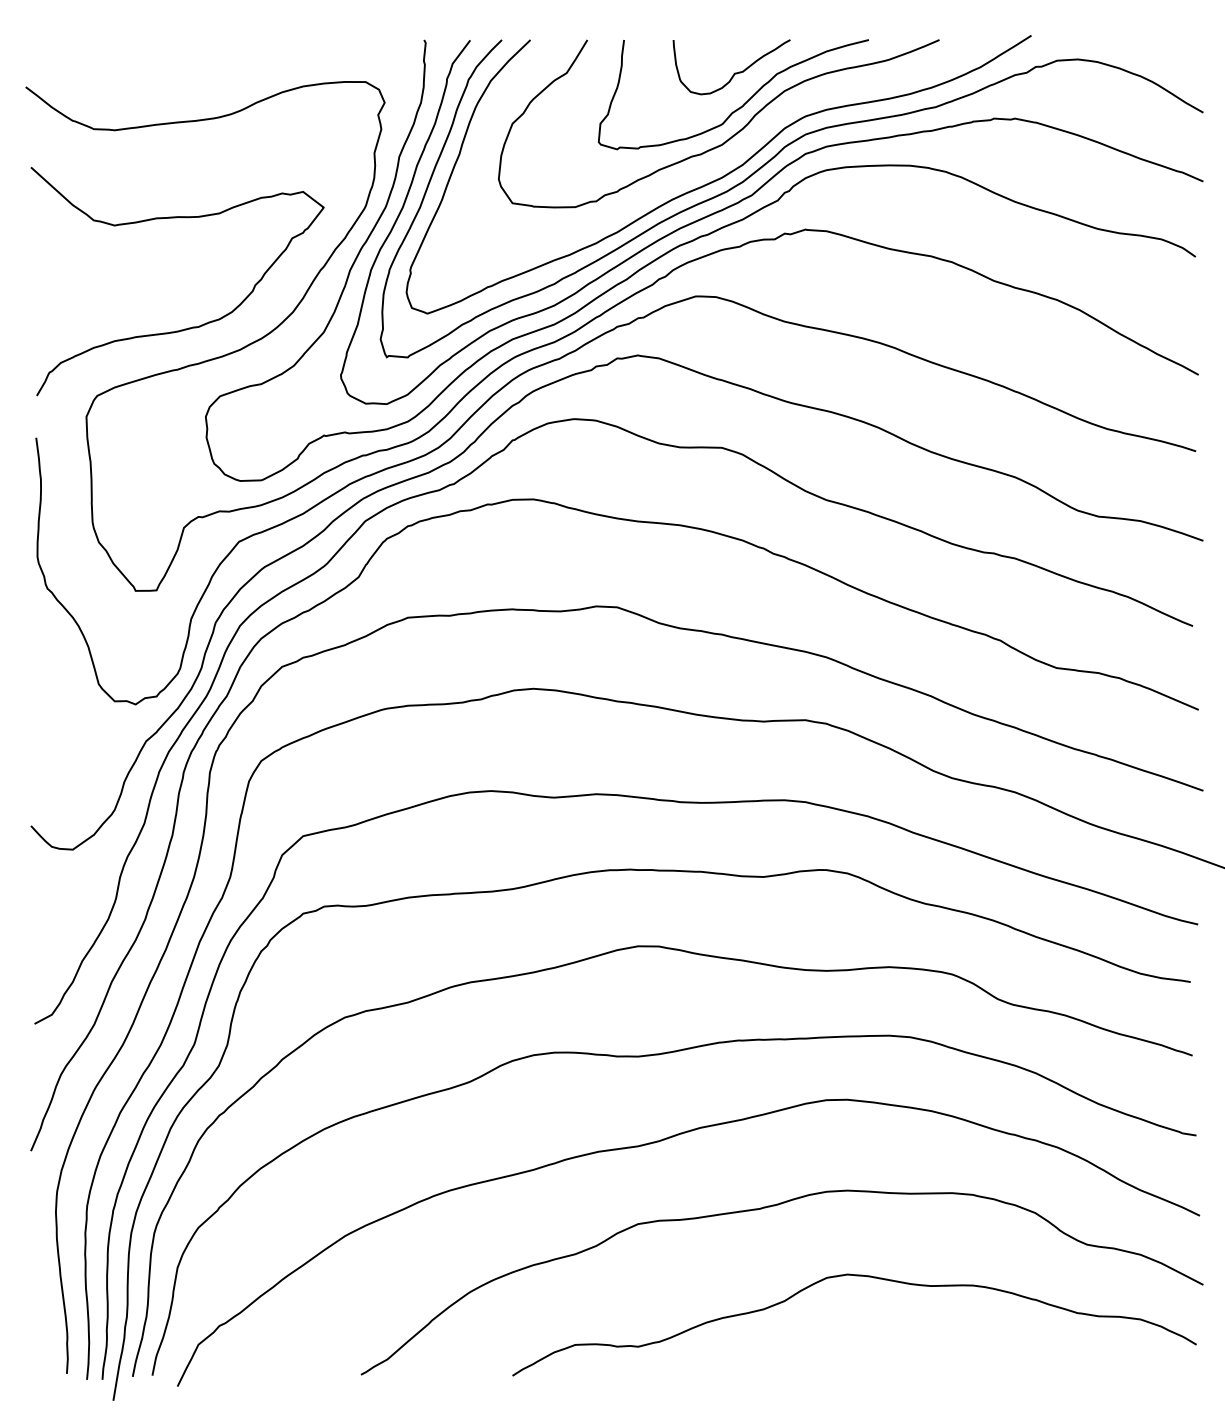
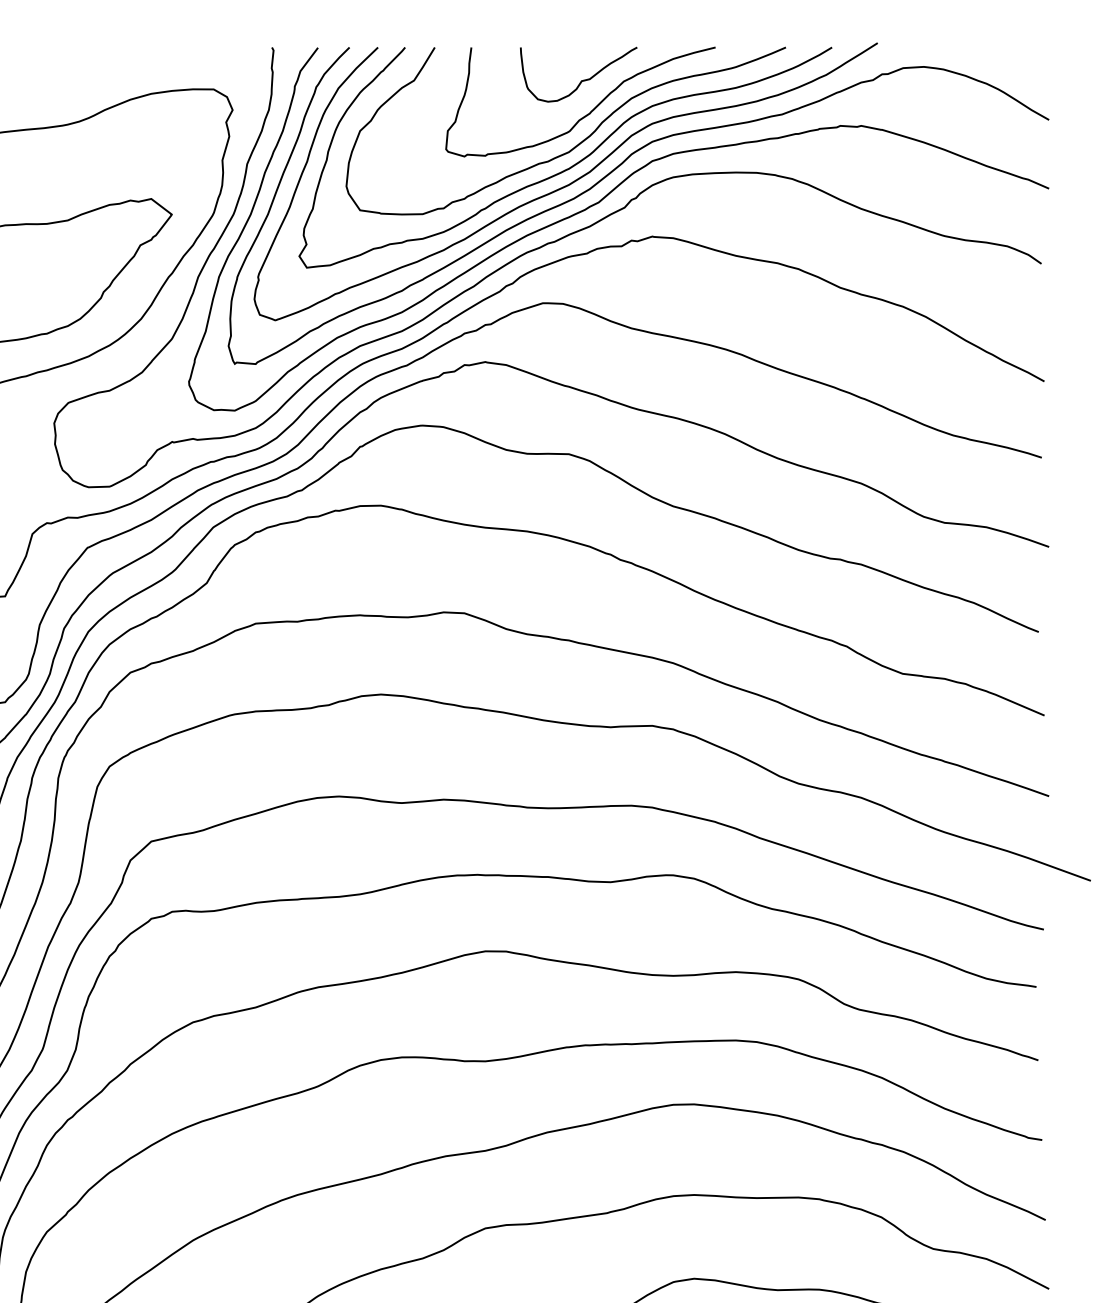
curve: (724, 158) -> (571, 165), added

